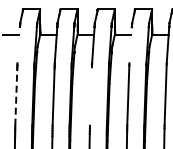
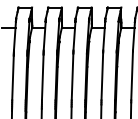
line: (18, 45) -> (14, 36), added
line: (130, 45) -> (104, 36), added
line: (90, 96) -> (72, 77), added
line: (16, 97) -> (13, 77), dashed -> solid

